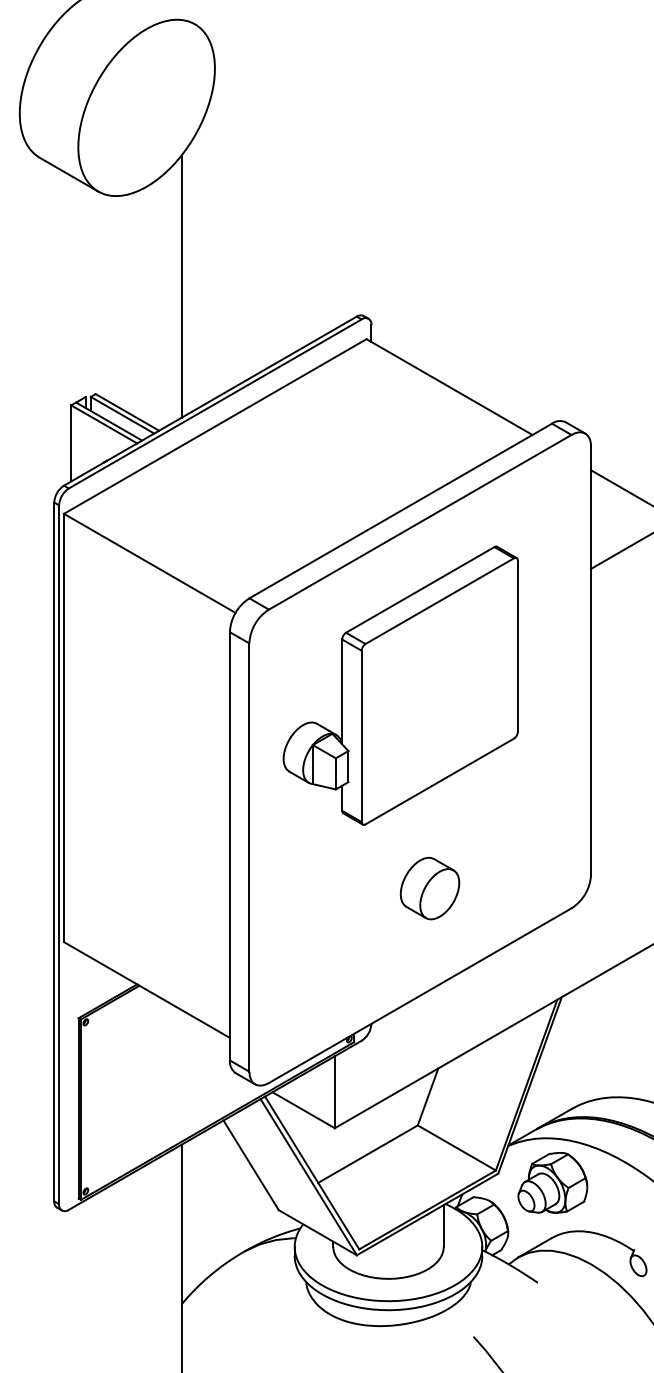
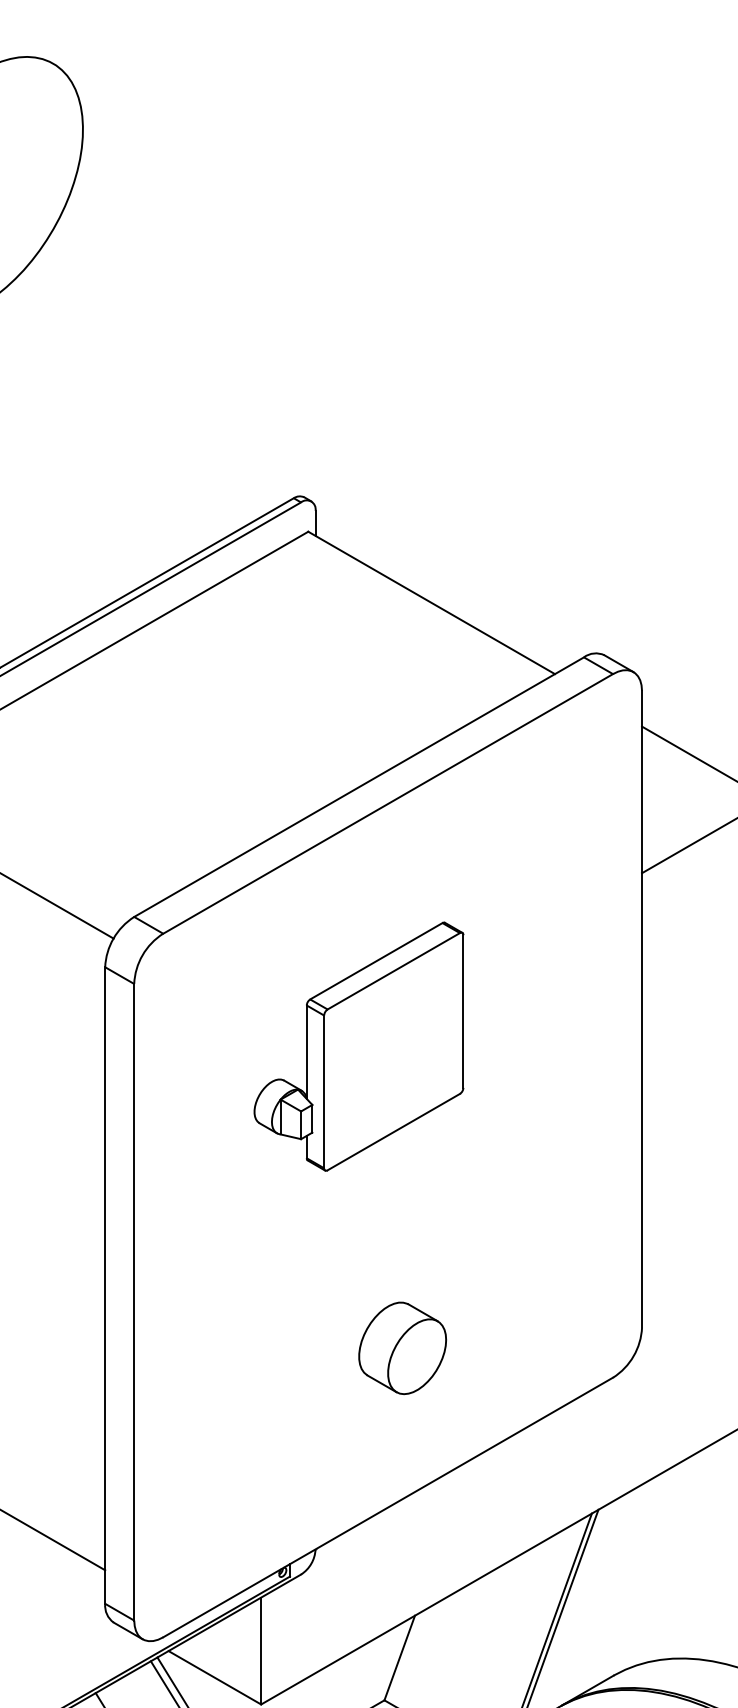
line: (181, 286) -> (33, 453), removed
part: (400, 685) -> (358, 1046), size x0.6

